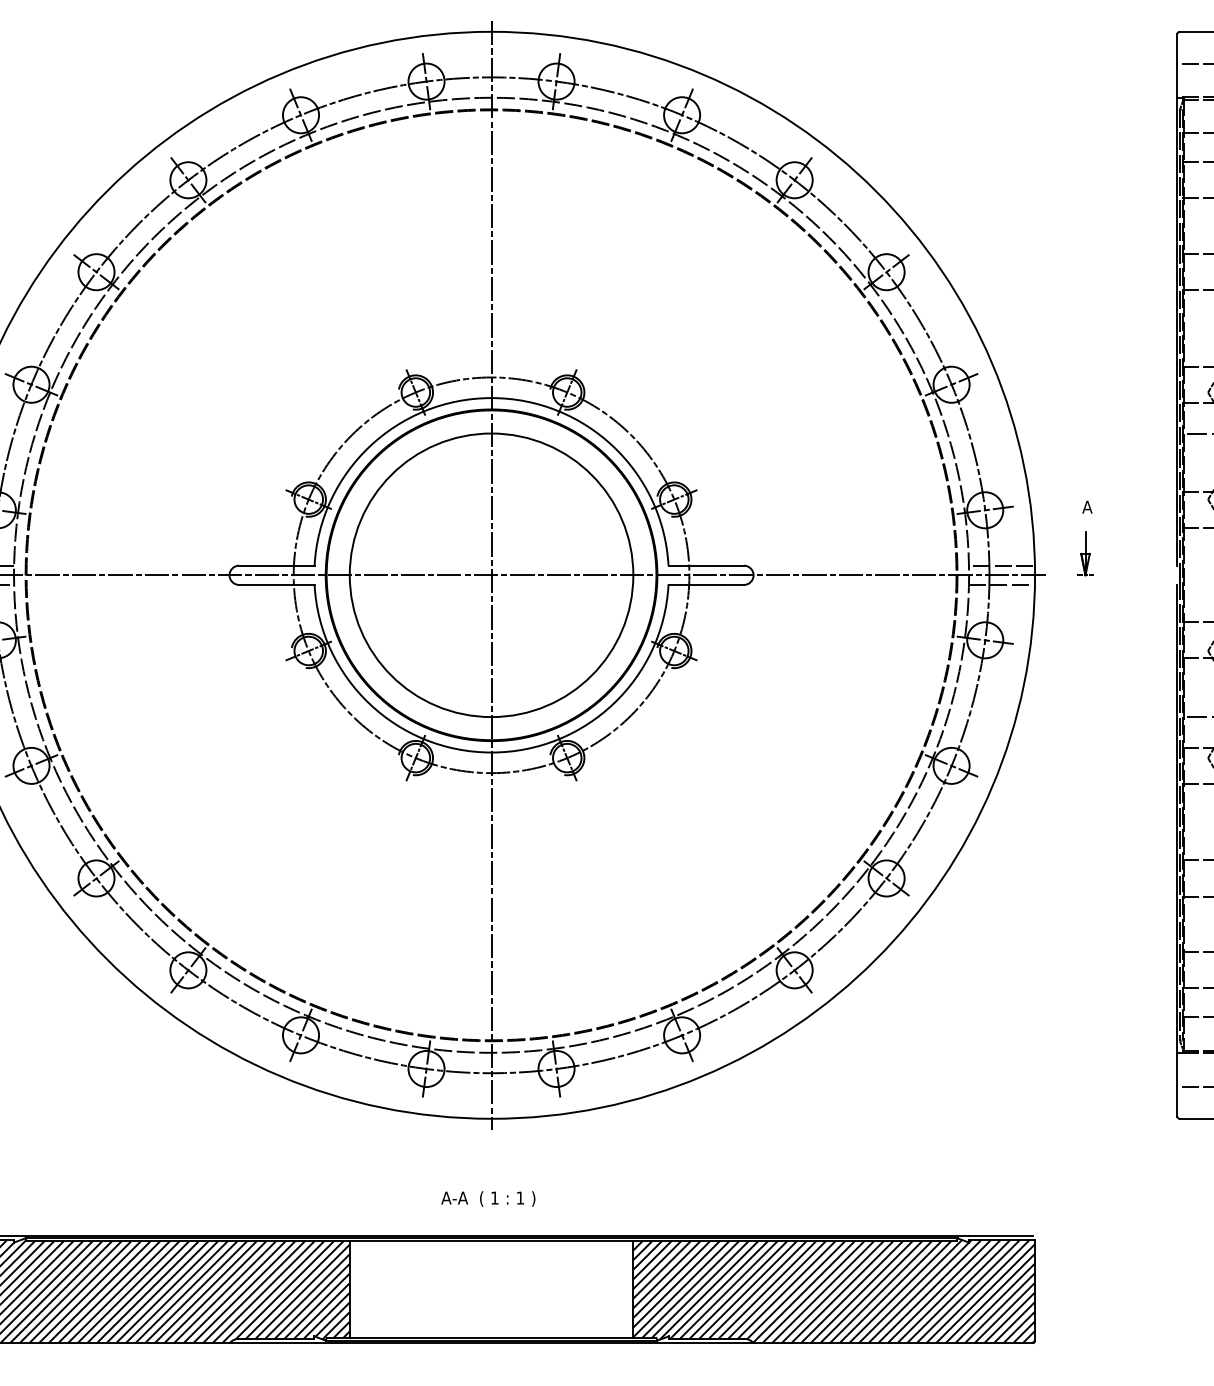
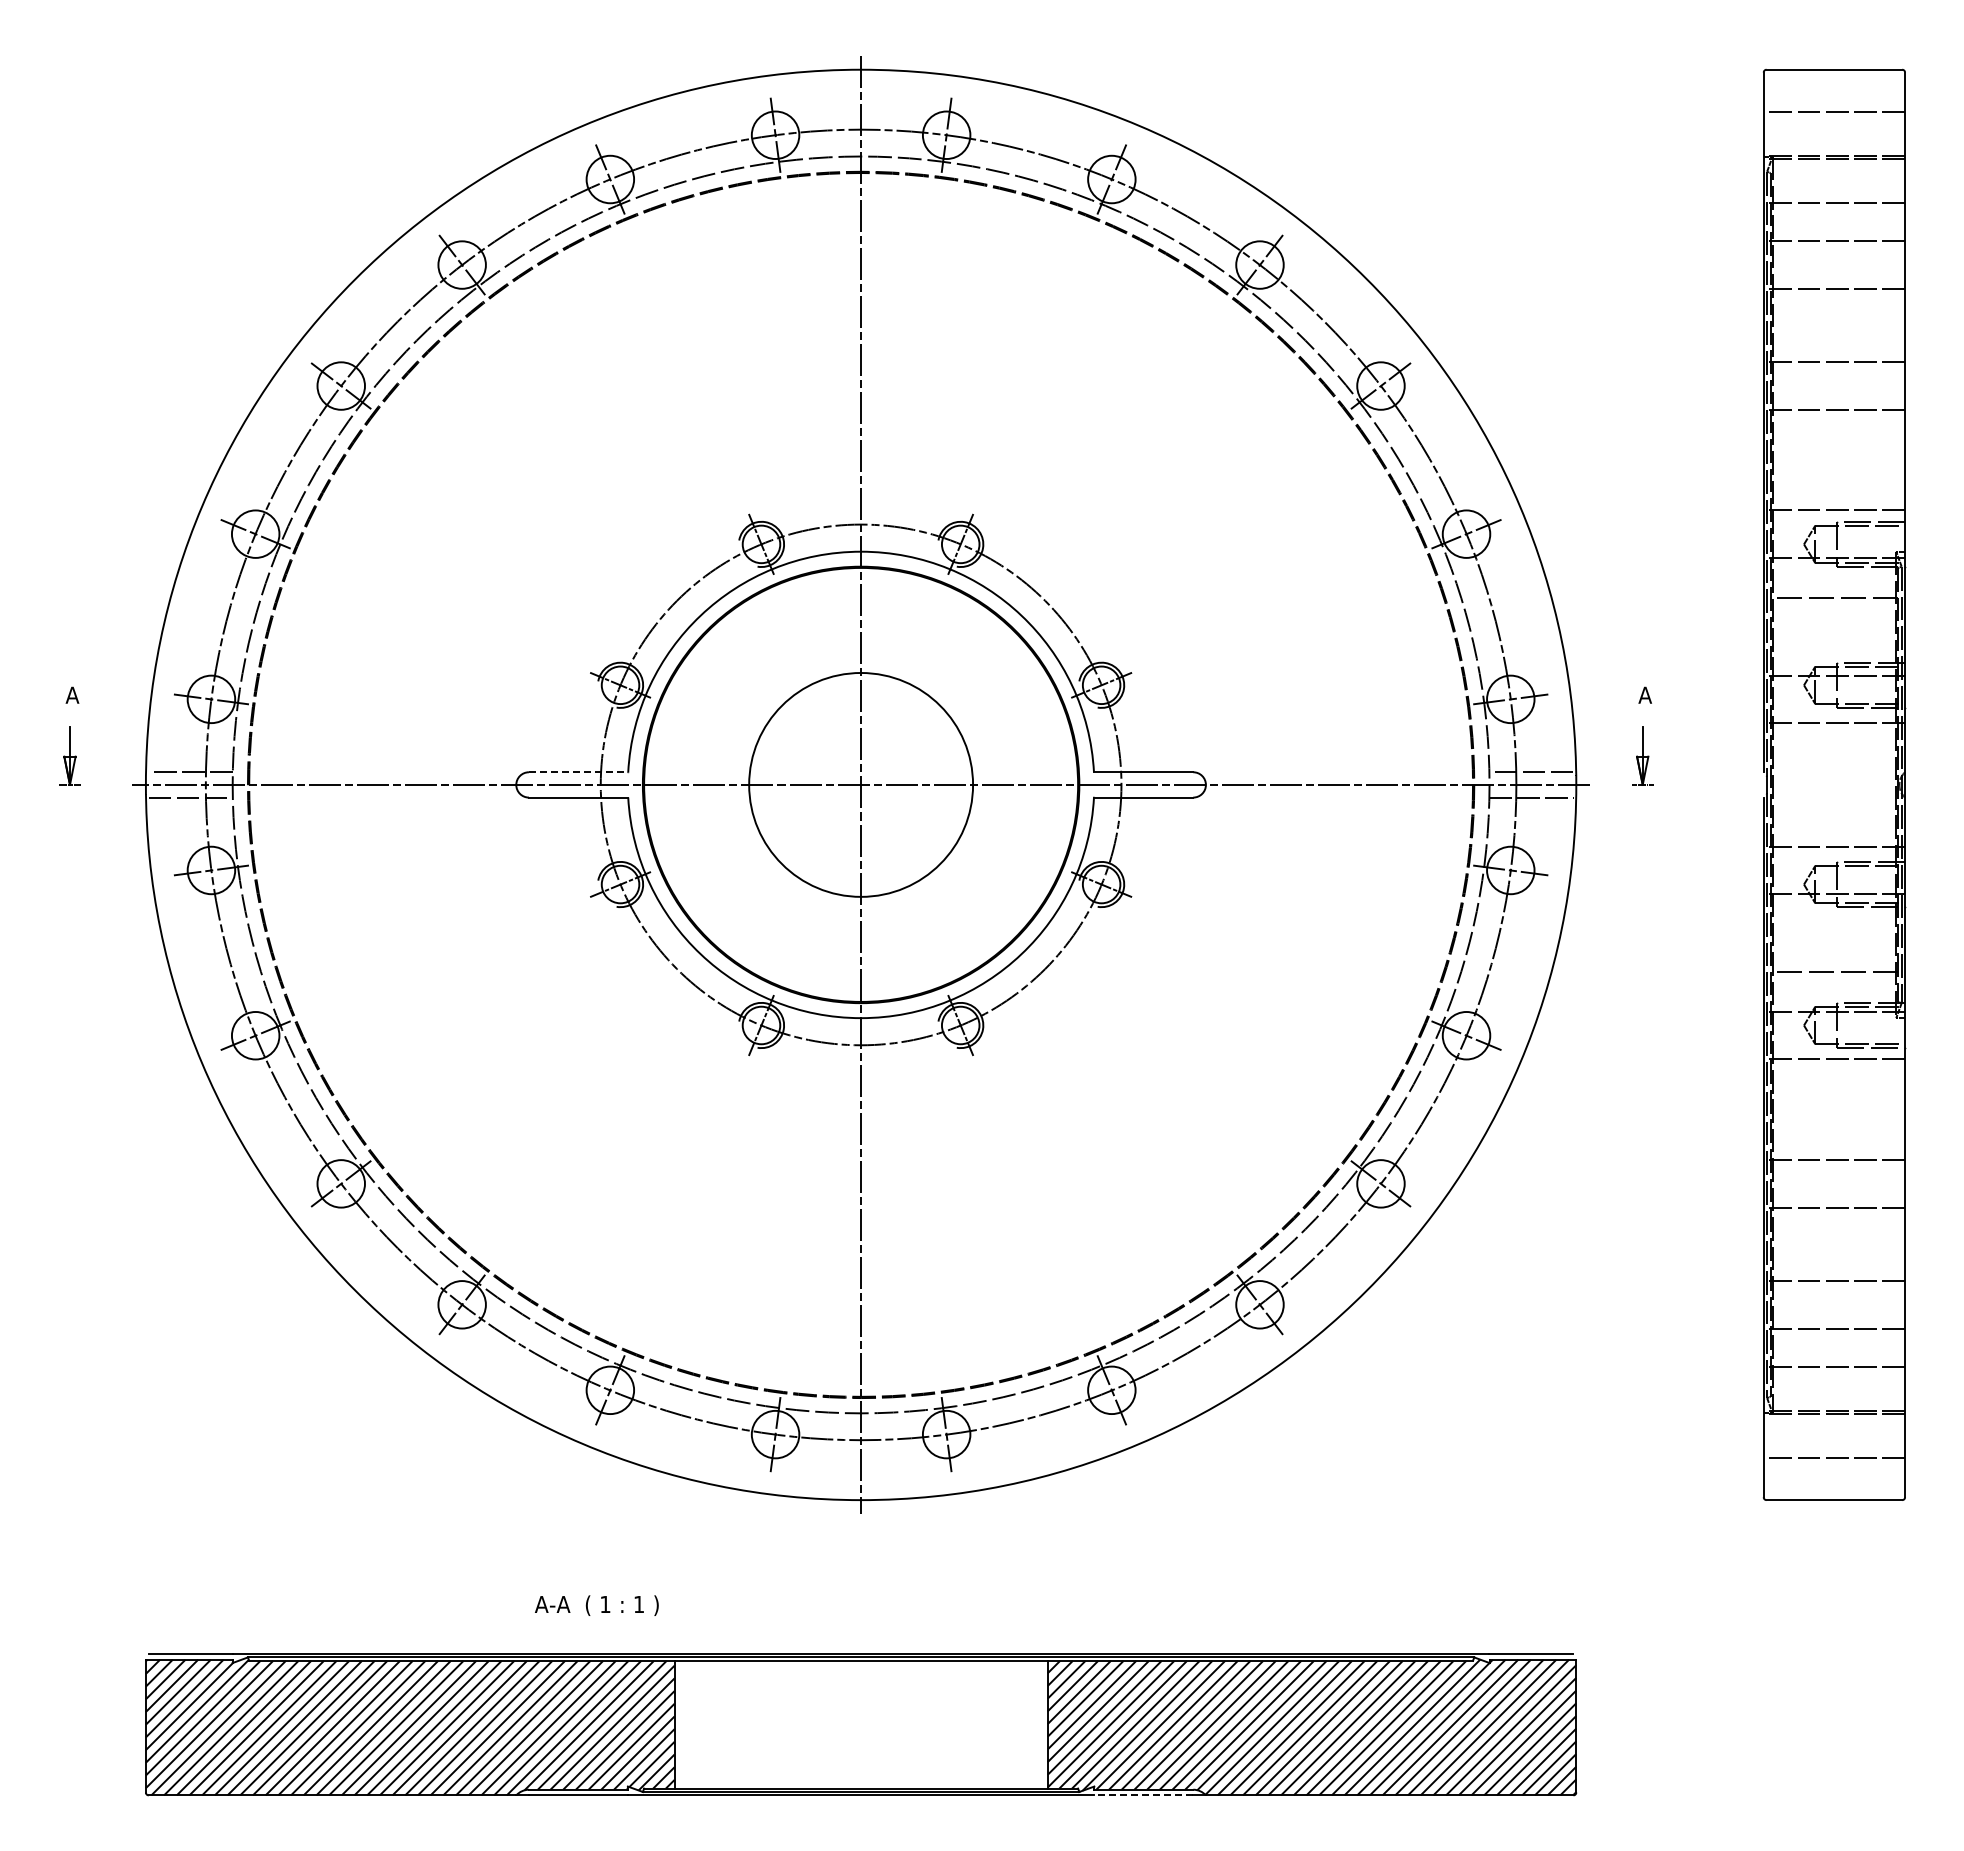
line: (276, 565) -> (578, 772), solid -> dashed
circle: (491, 574) -> (860, 784), size x0.6
text: (488, 1198) -> (596, 1605), moved
line: (706, 1343) -> (1143, 1795), solid -> dashed

